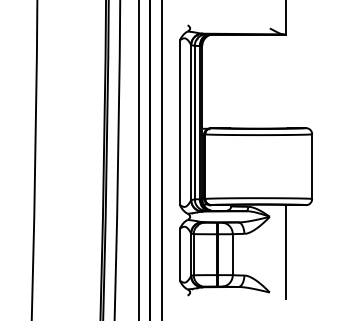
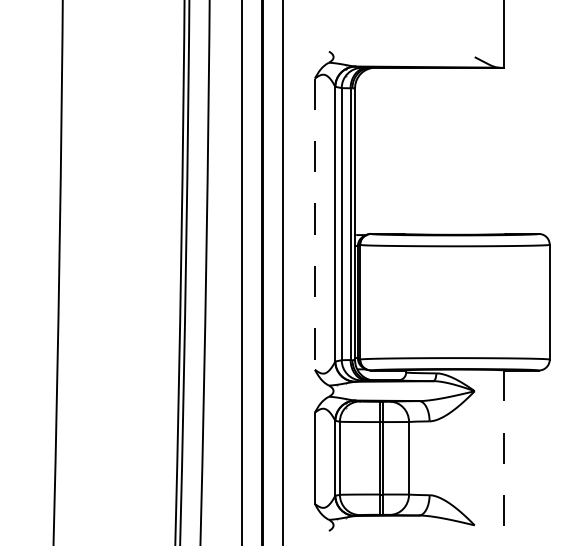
line: (179, 123) -> (314, 225), solid -> dashed
line: (286, 251) -> (504, 452), solid -> dashed

